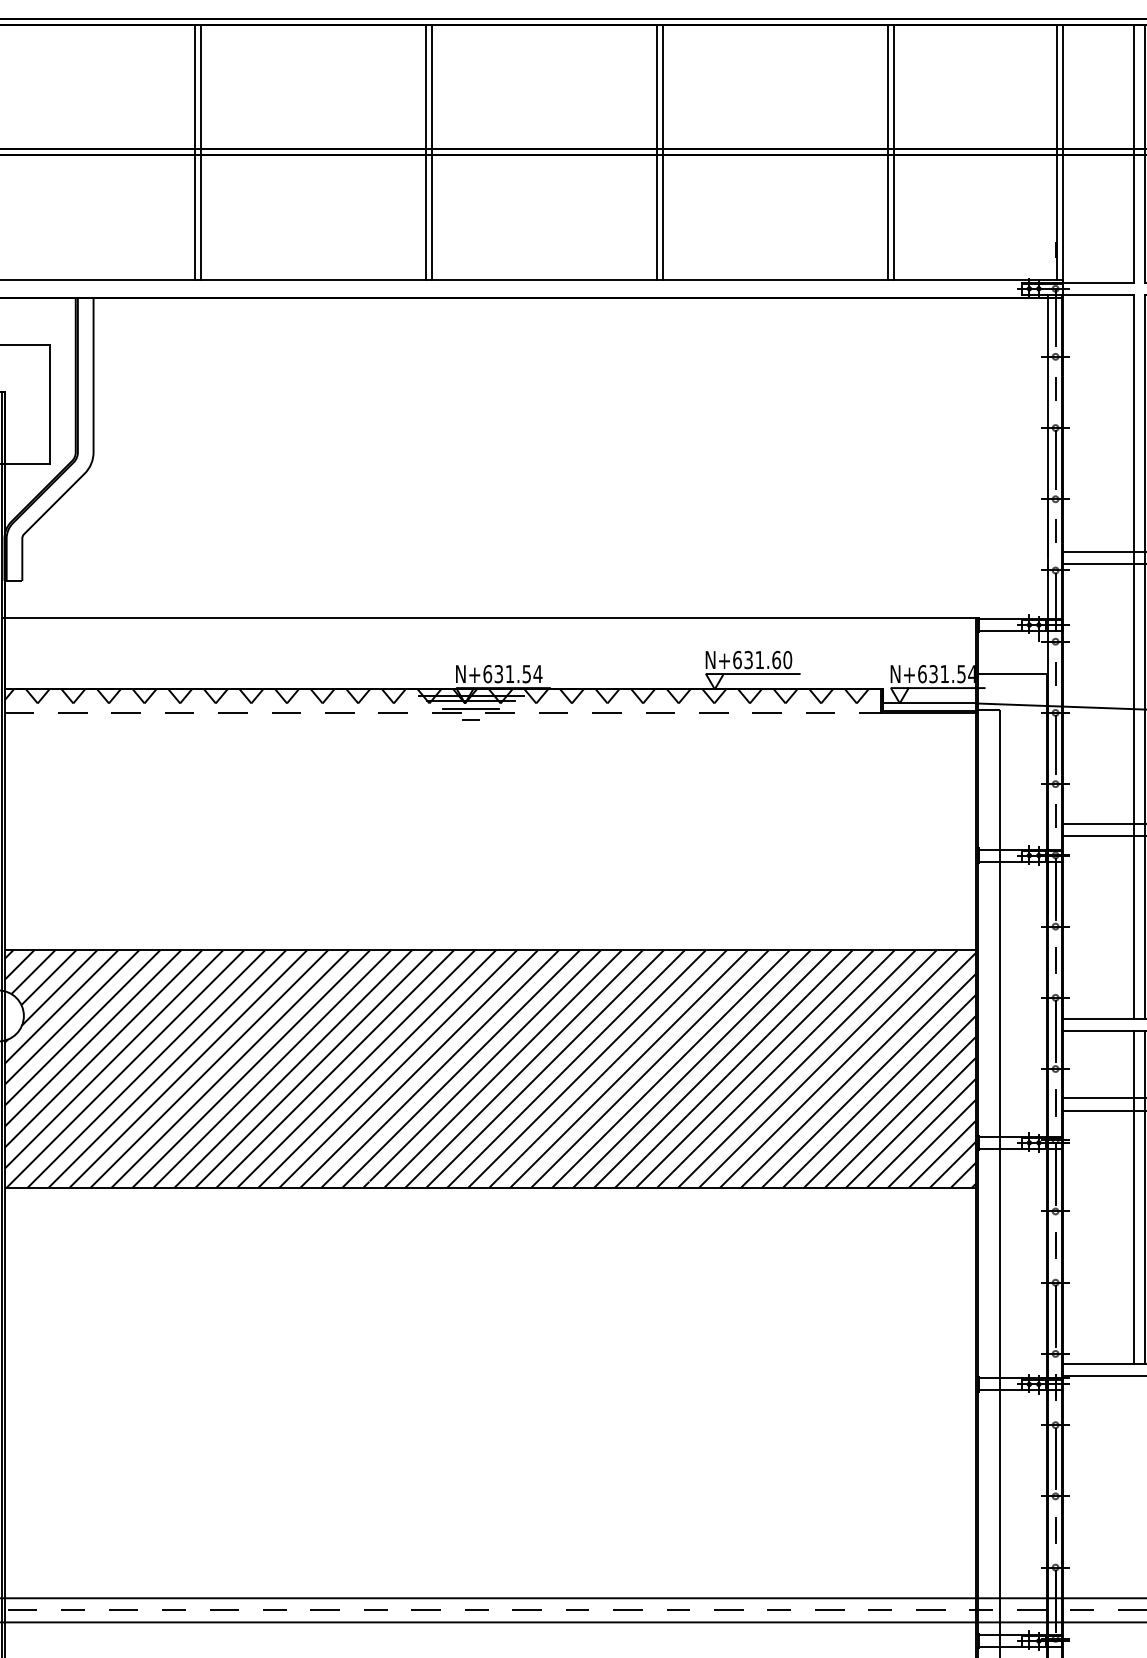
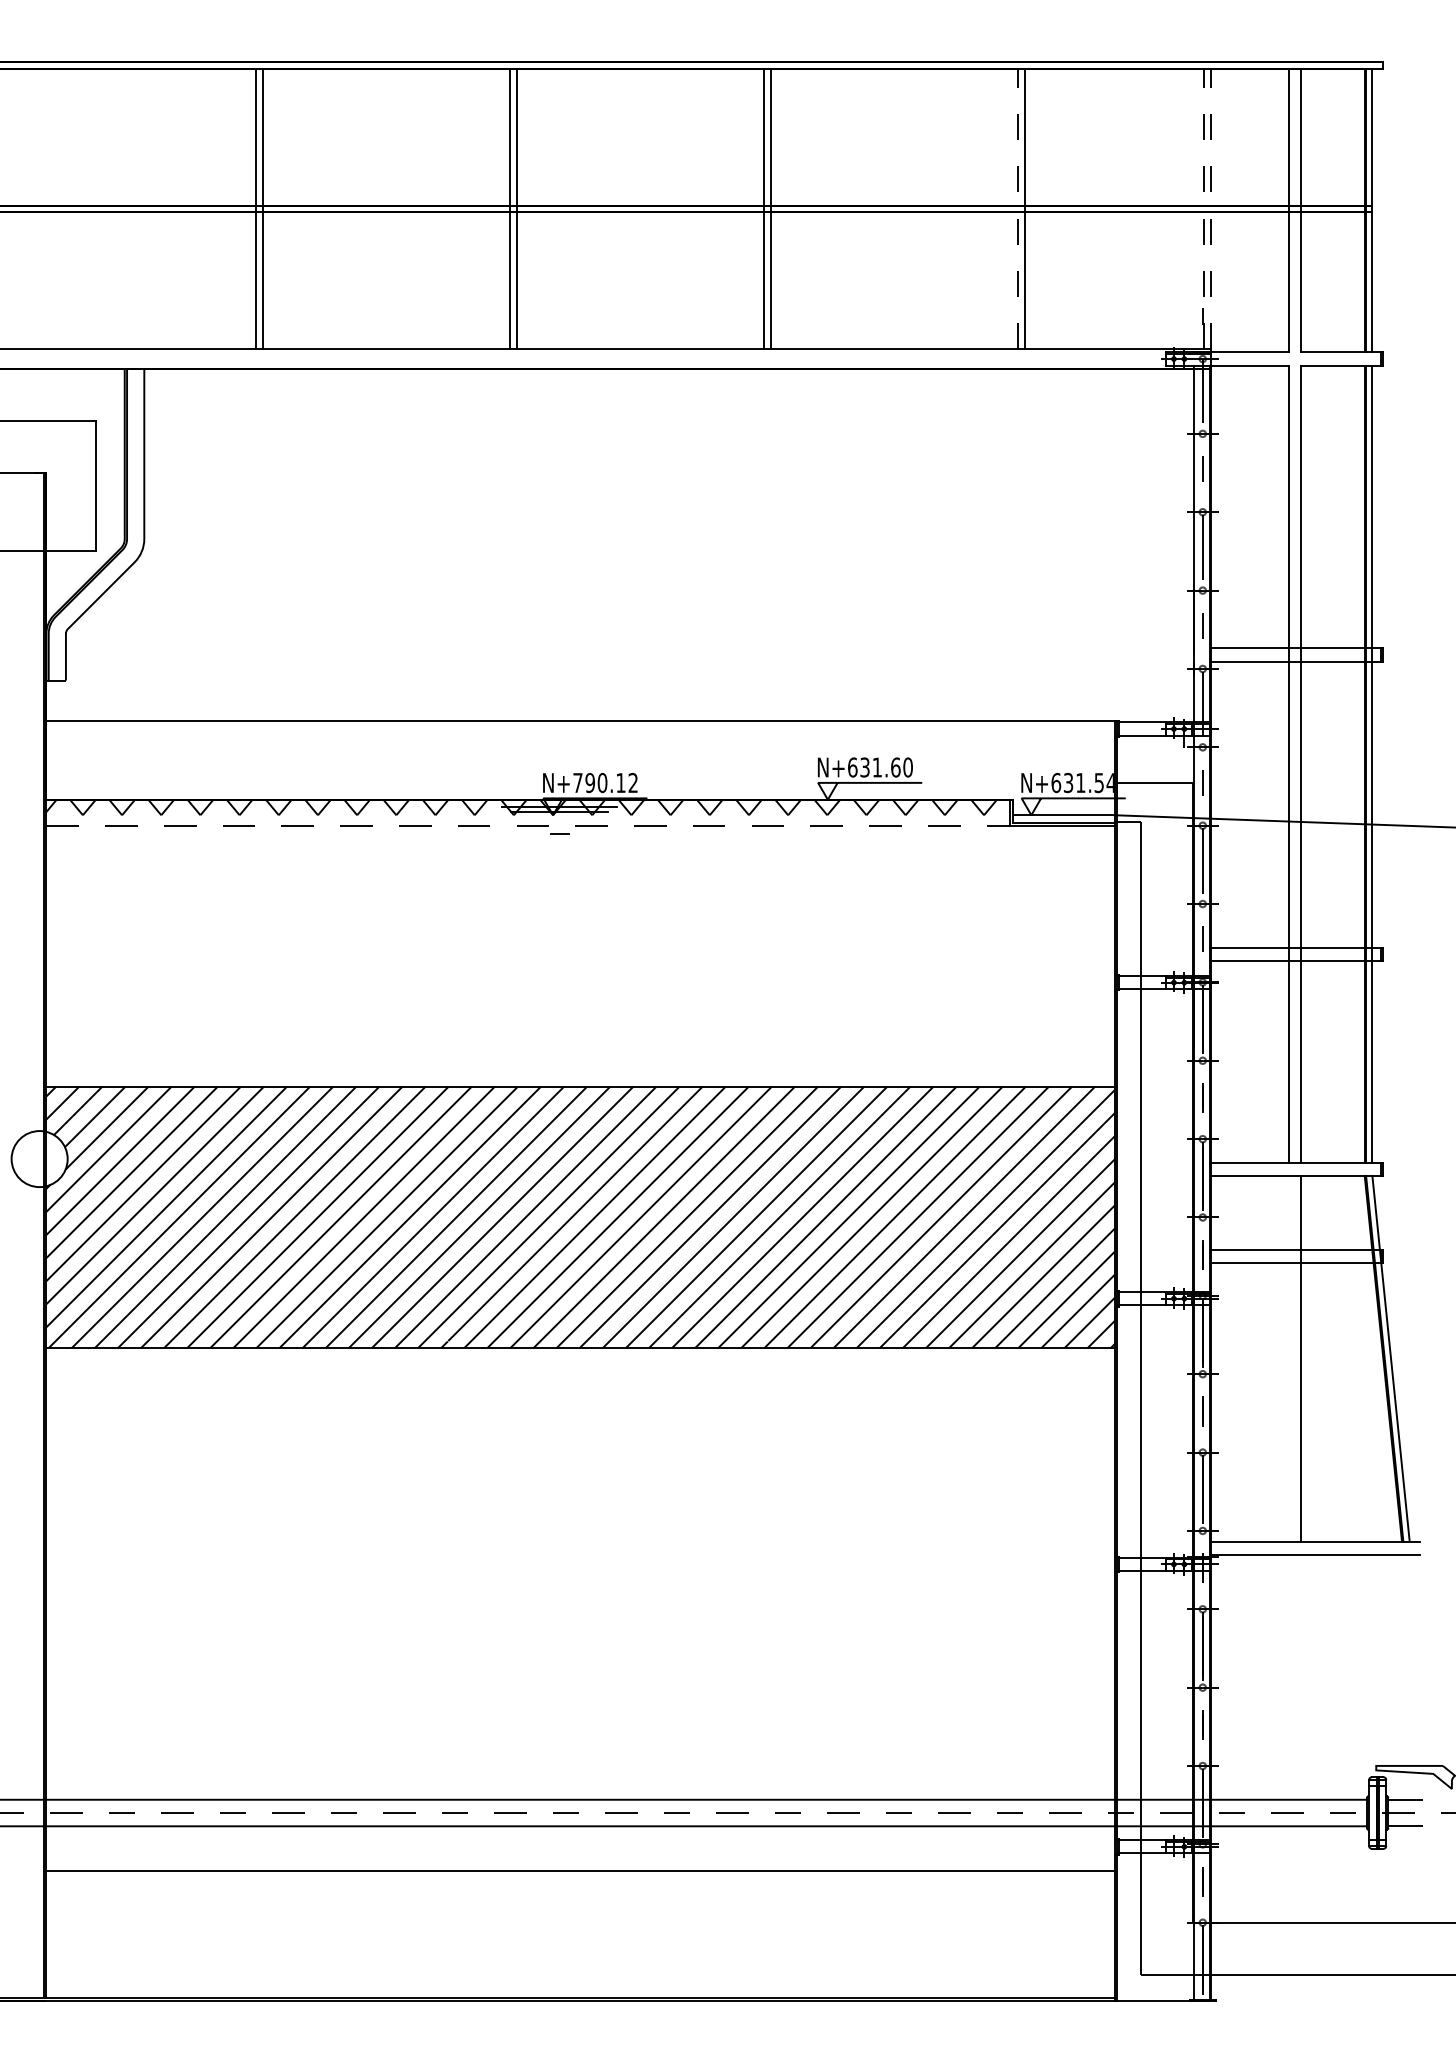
line: (888, 151) -> (1018, 208), solid -> dashed
line: (1057, 151) -> (1204, 208), solid -> dashed
line: (1063, 151) -> (1211, 208), solid -> dashed
text: (512, 673) -> (605, 782), N+631.54 -> N+790.12
line: (470, 709) -> (559, 821), removed
line: (1133, 1197) -> (1288, 1358), removed

